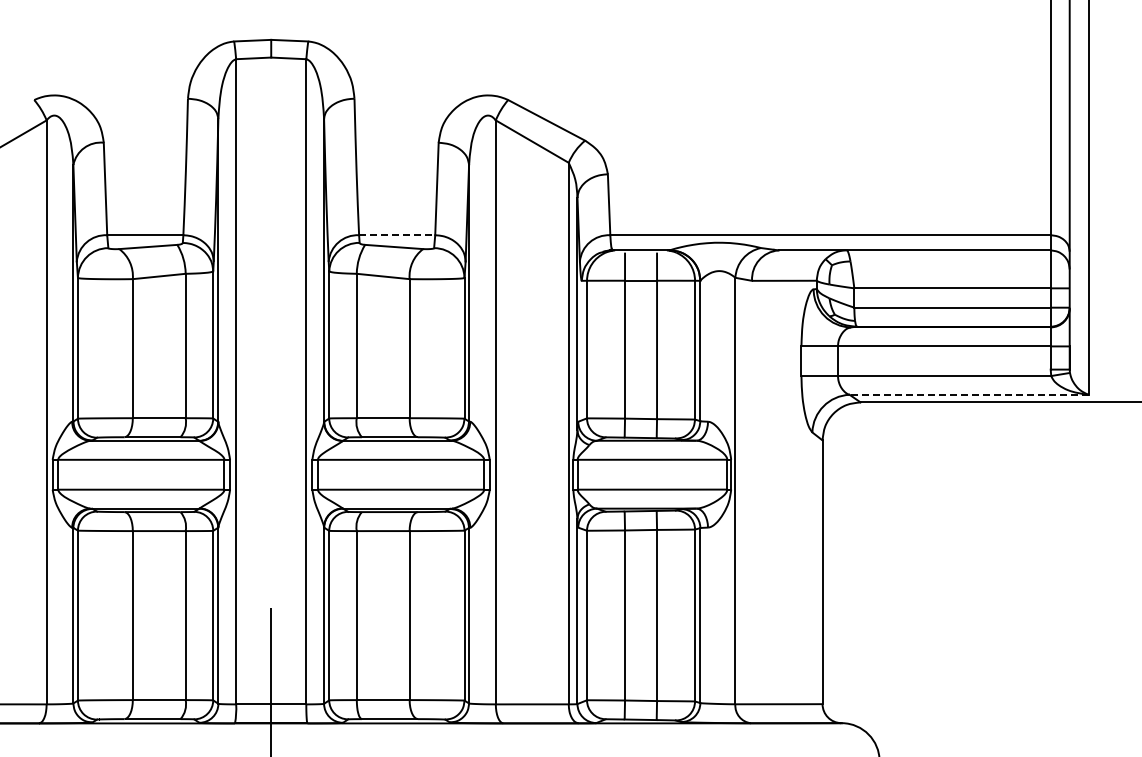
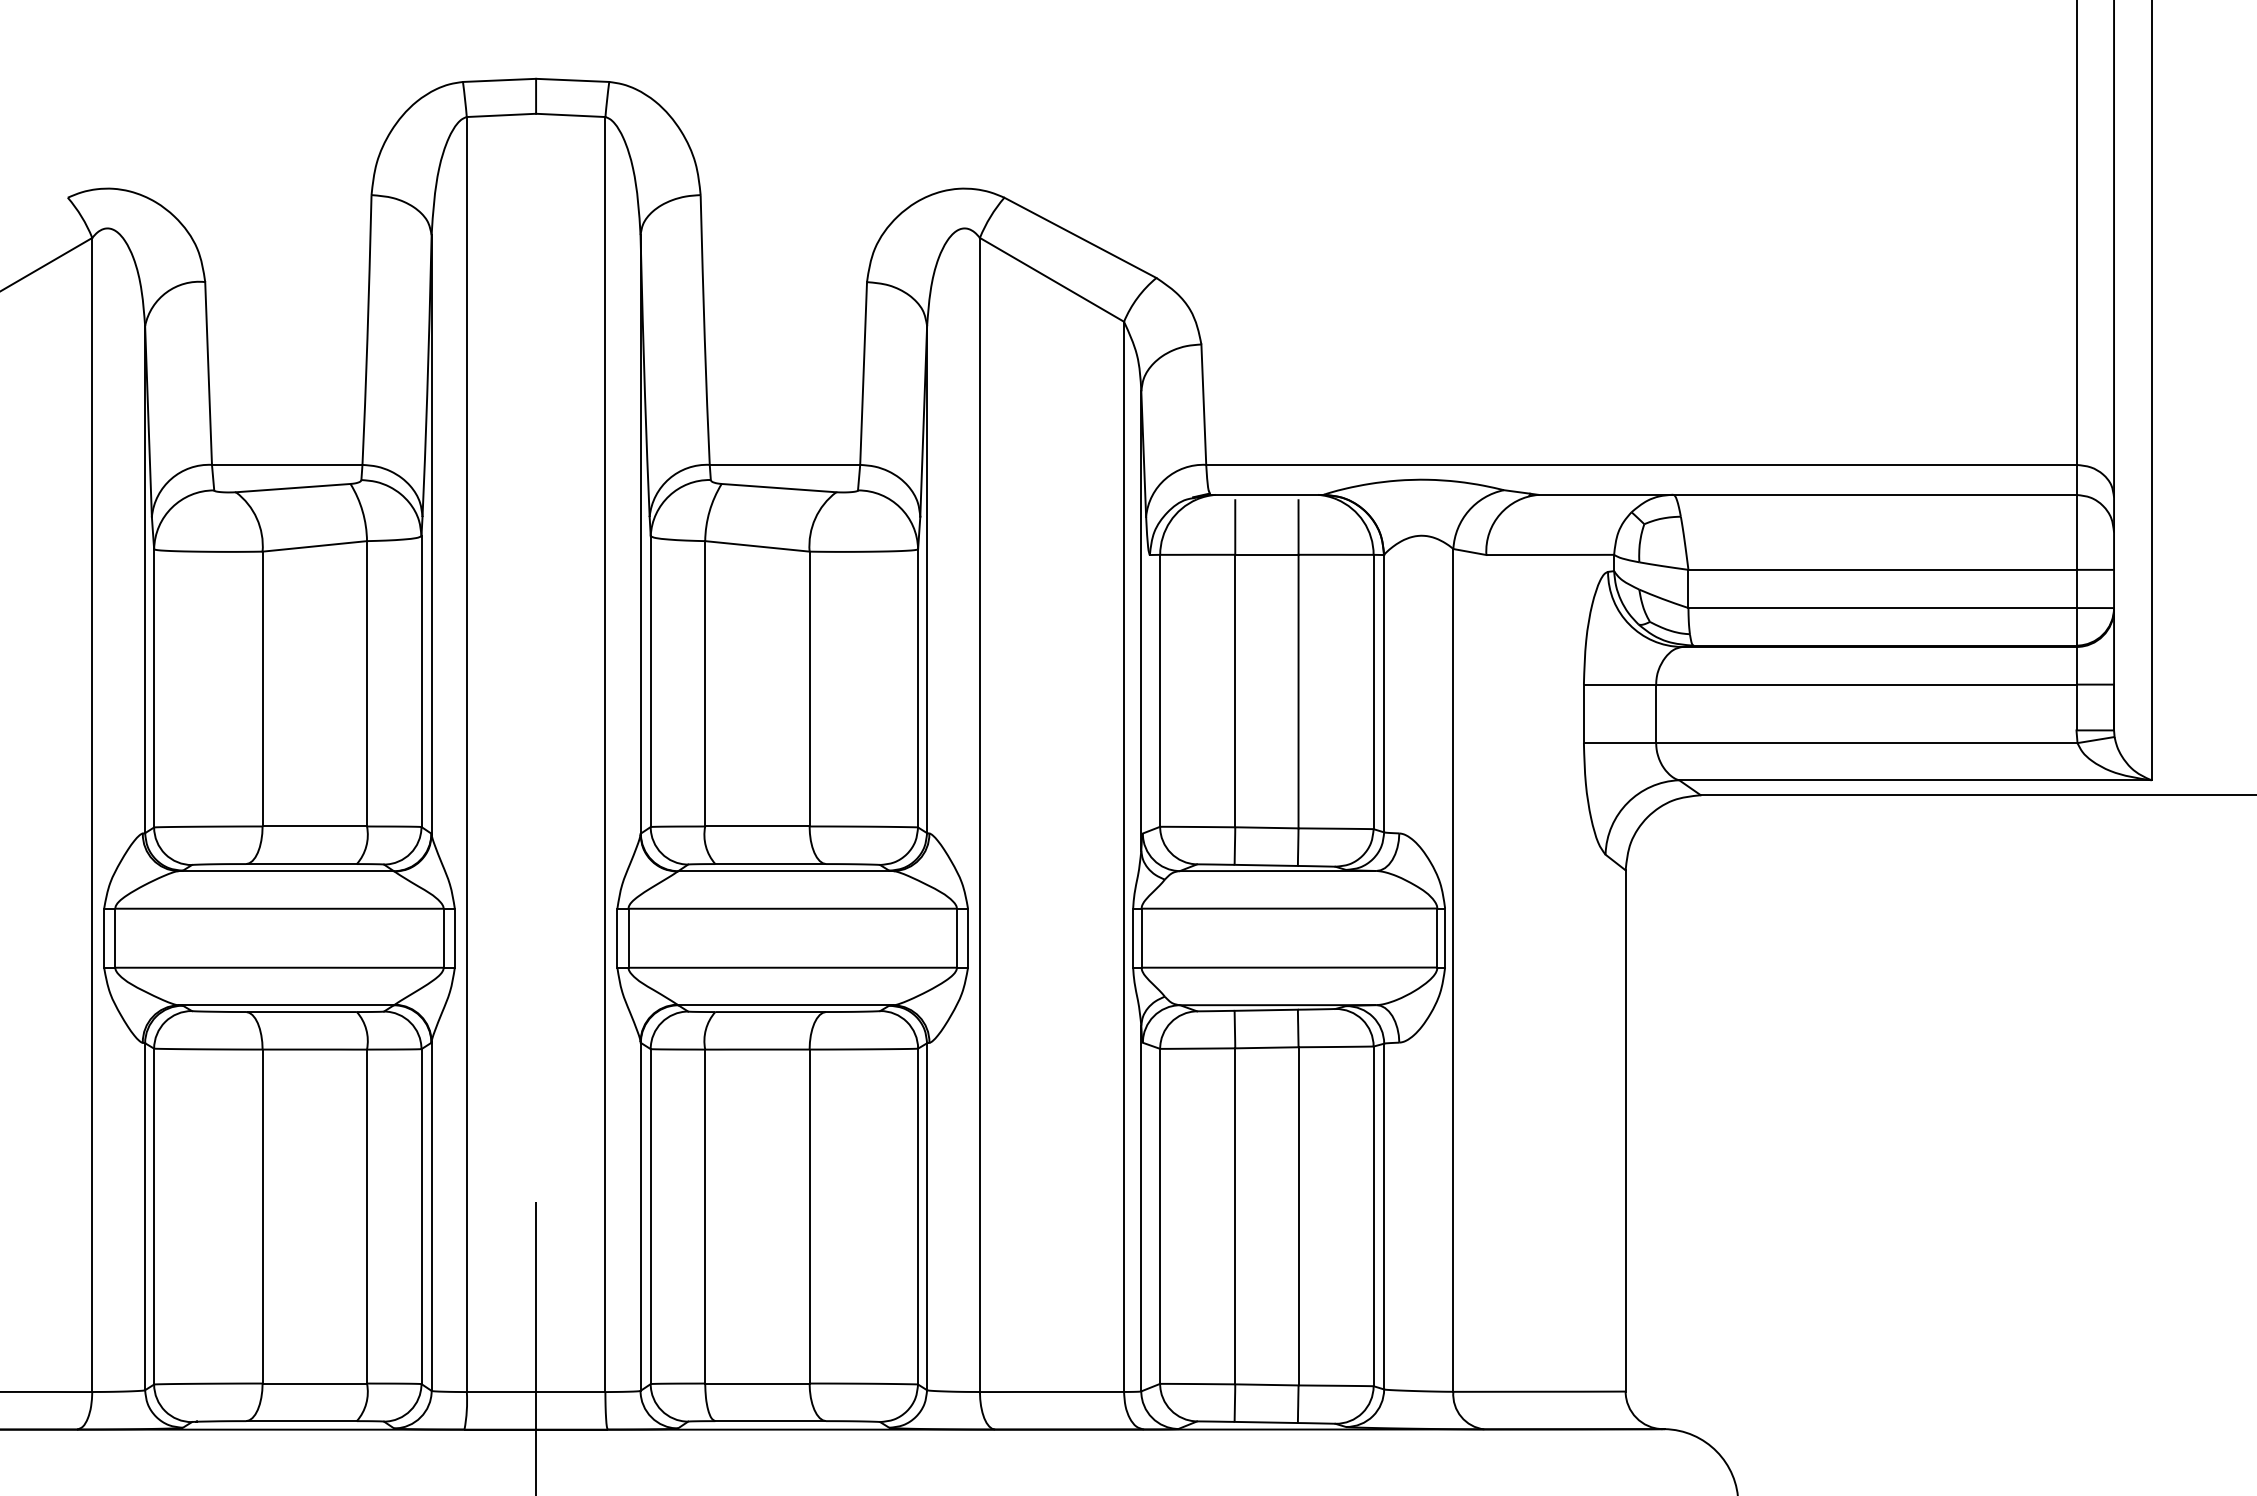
line: (397, 235) -> (785, 465), dashed -> solid
line: (968, 394) -> (1914, 779), dashed -> solid

